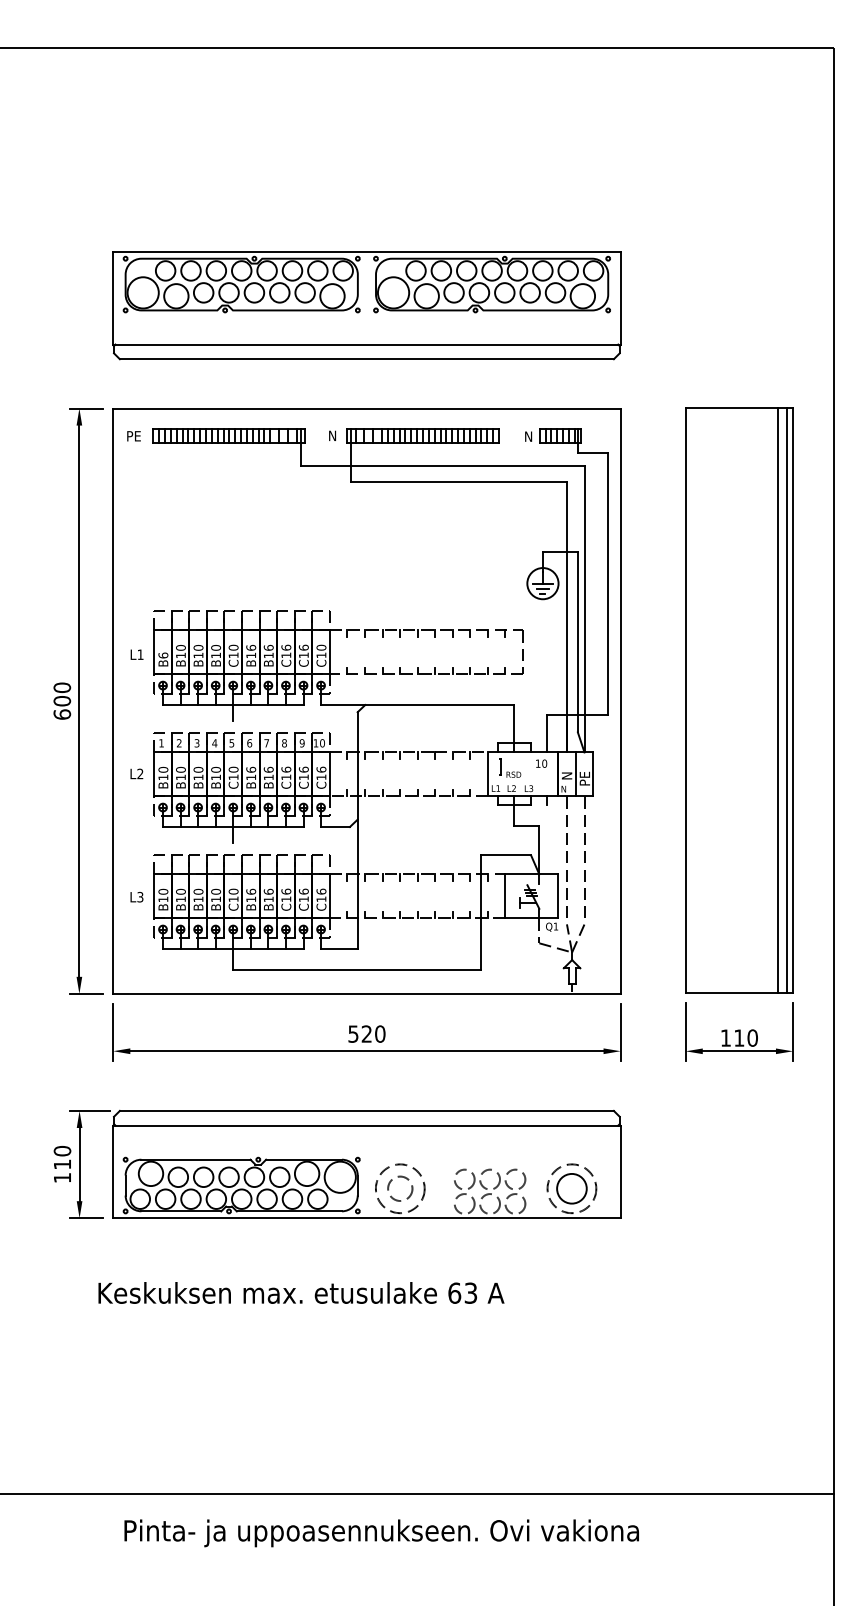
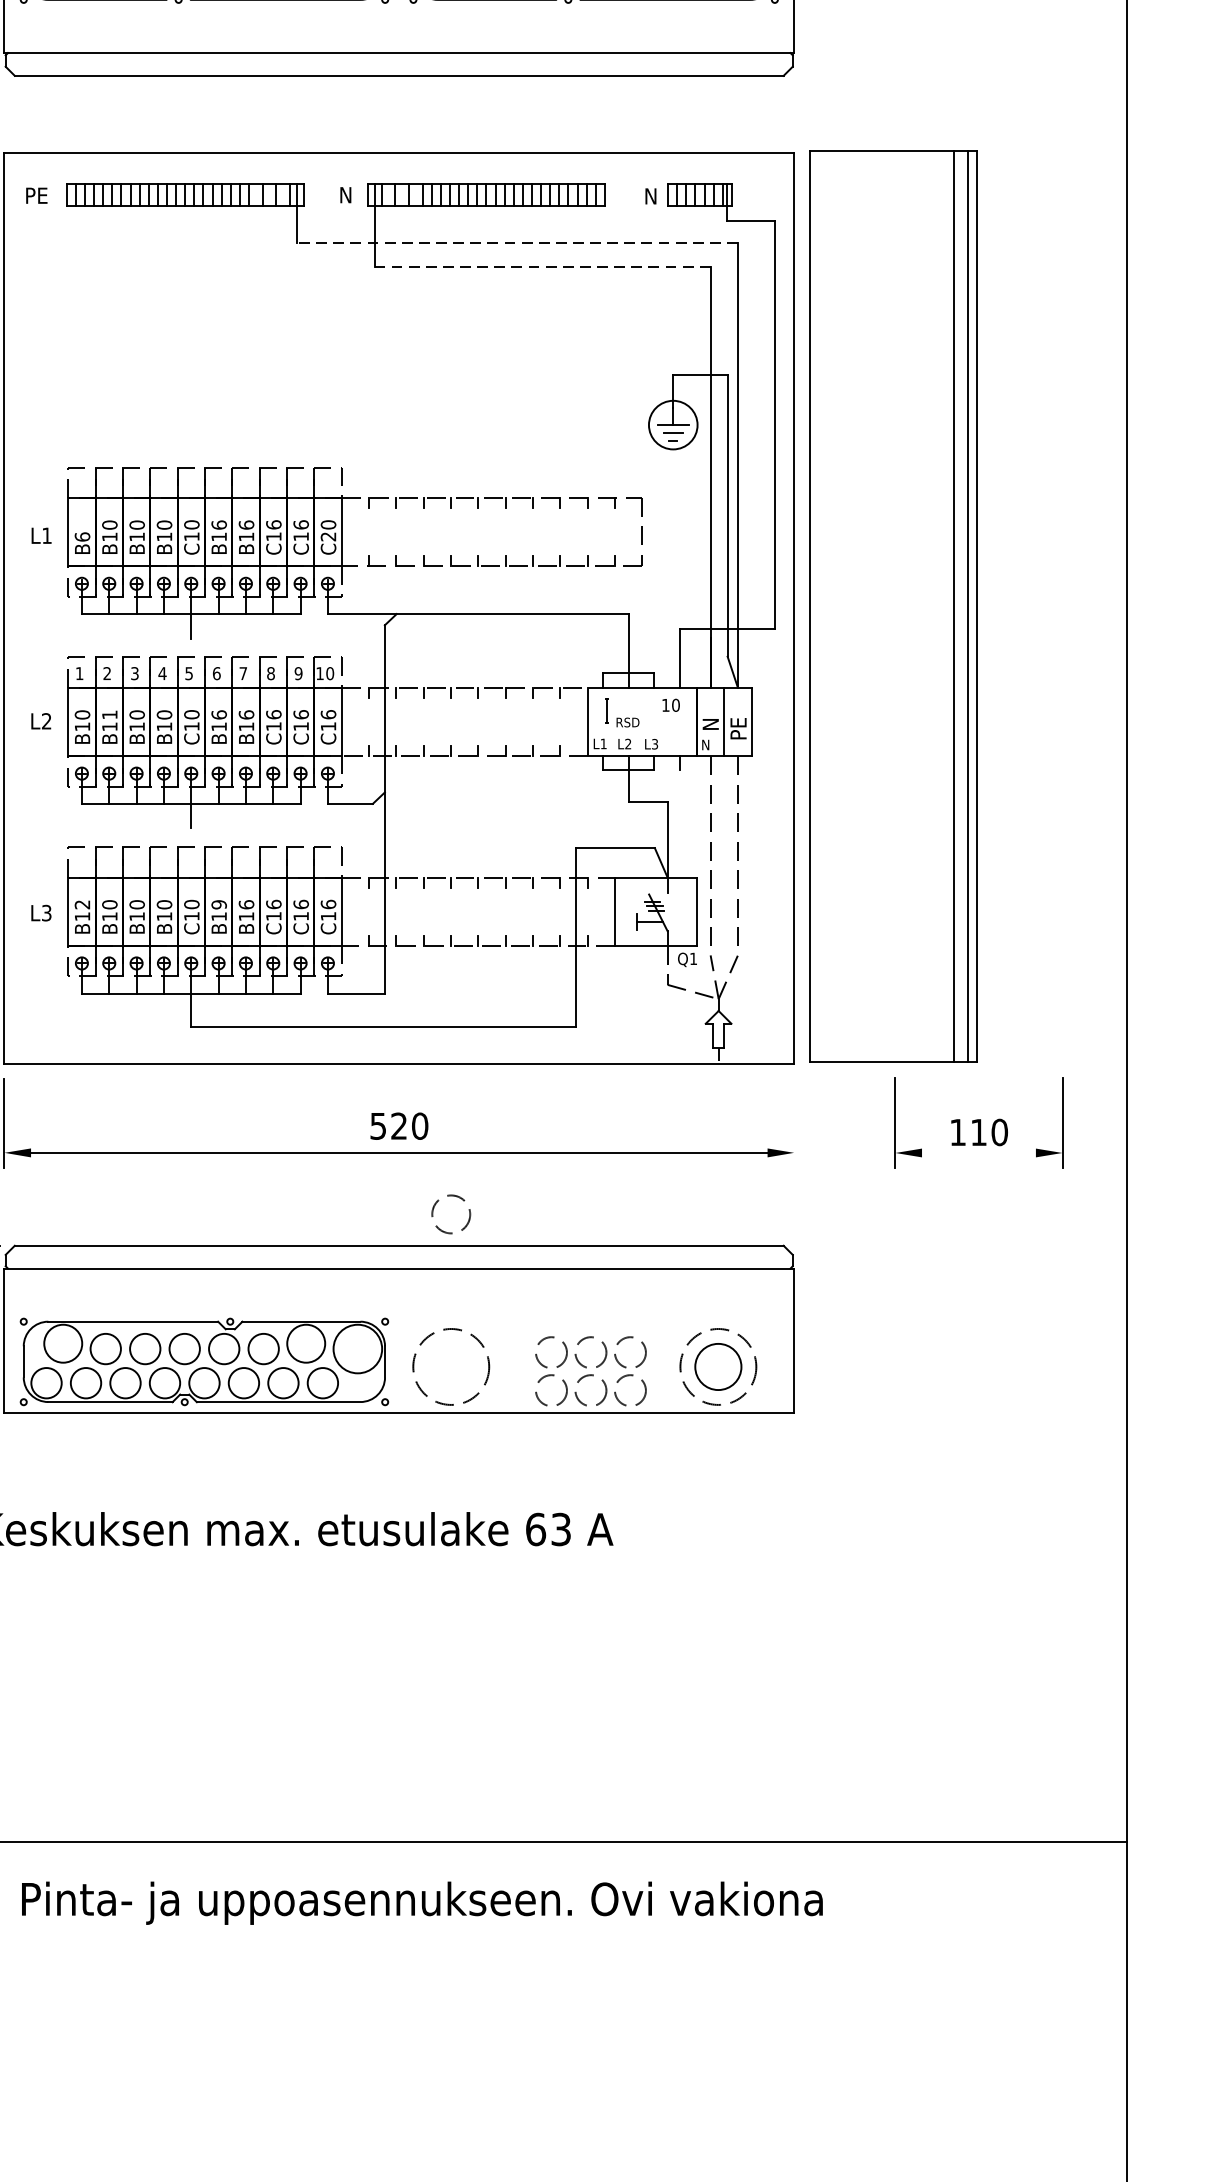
line: (442, 466) -> (516, 242), solid -> dashed
line: (459, 482) -> (543, 267), solid -> dashed
text: (321, 655) -> (328, 536), C10 -> C20
part: (739, 700) -> (893, 606), moved
text: (180, 769) -> (109, 714), B10 -> B11
text: (163, 891) -> (82, 904), B10 -> B12
text: (251, 891) -> (219, 904), B16 -> B19
line: (620, 1031) -> (793, 1122), removed
line: (738, 1051) -> (977, 1153), removed
circle: (400, 1188) -> (451, 1213), moved

